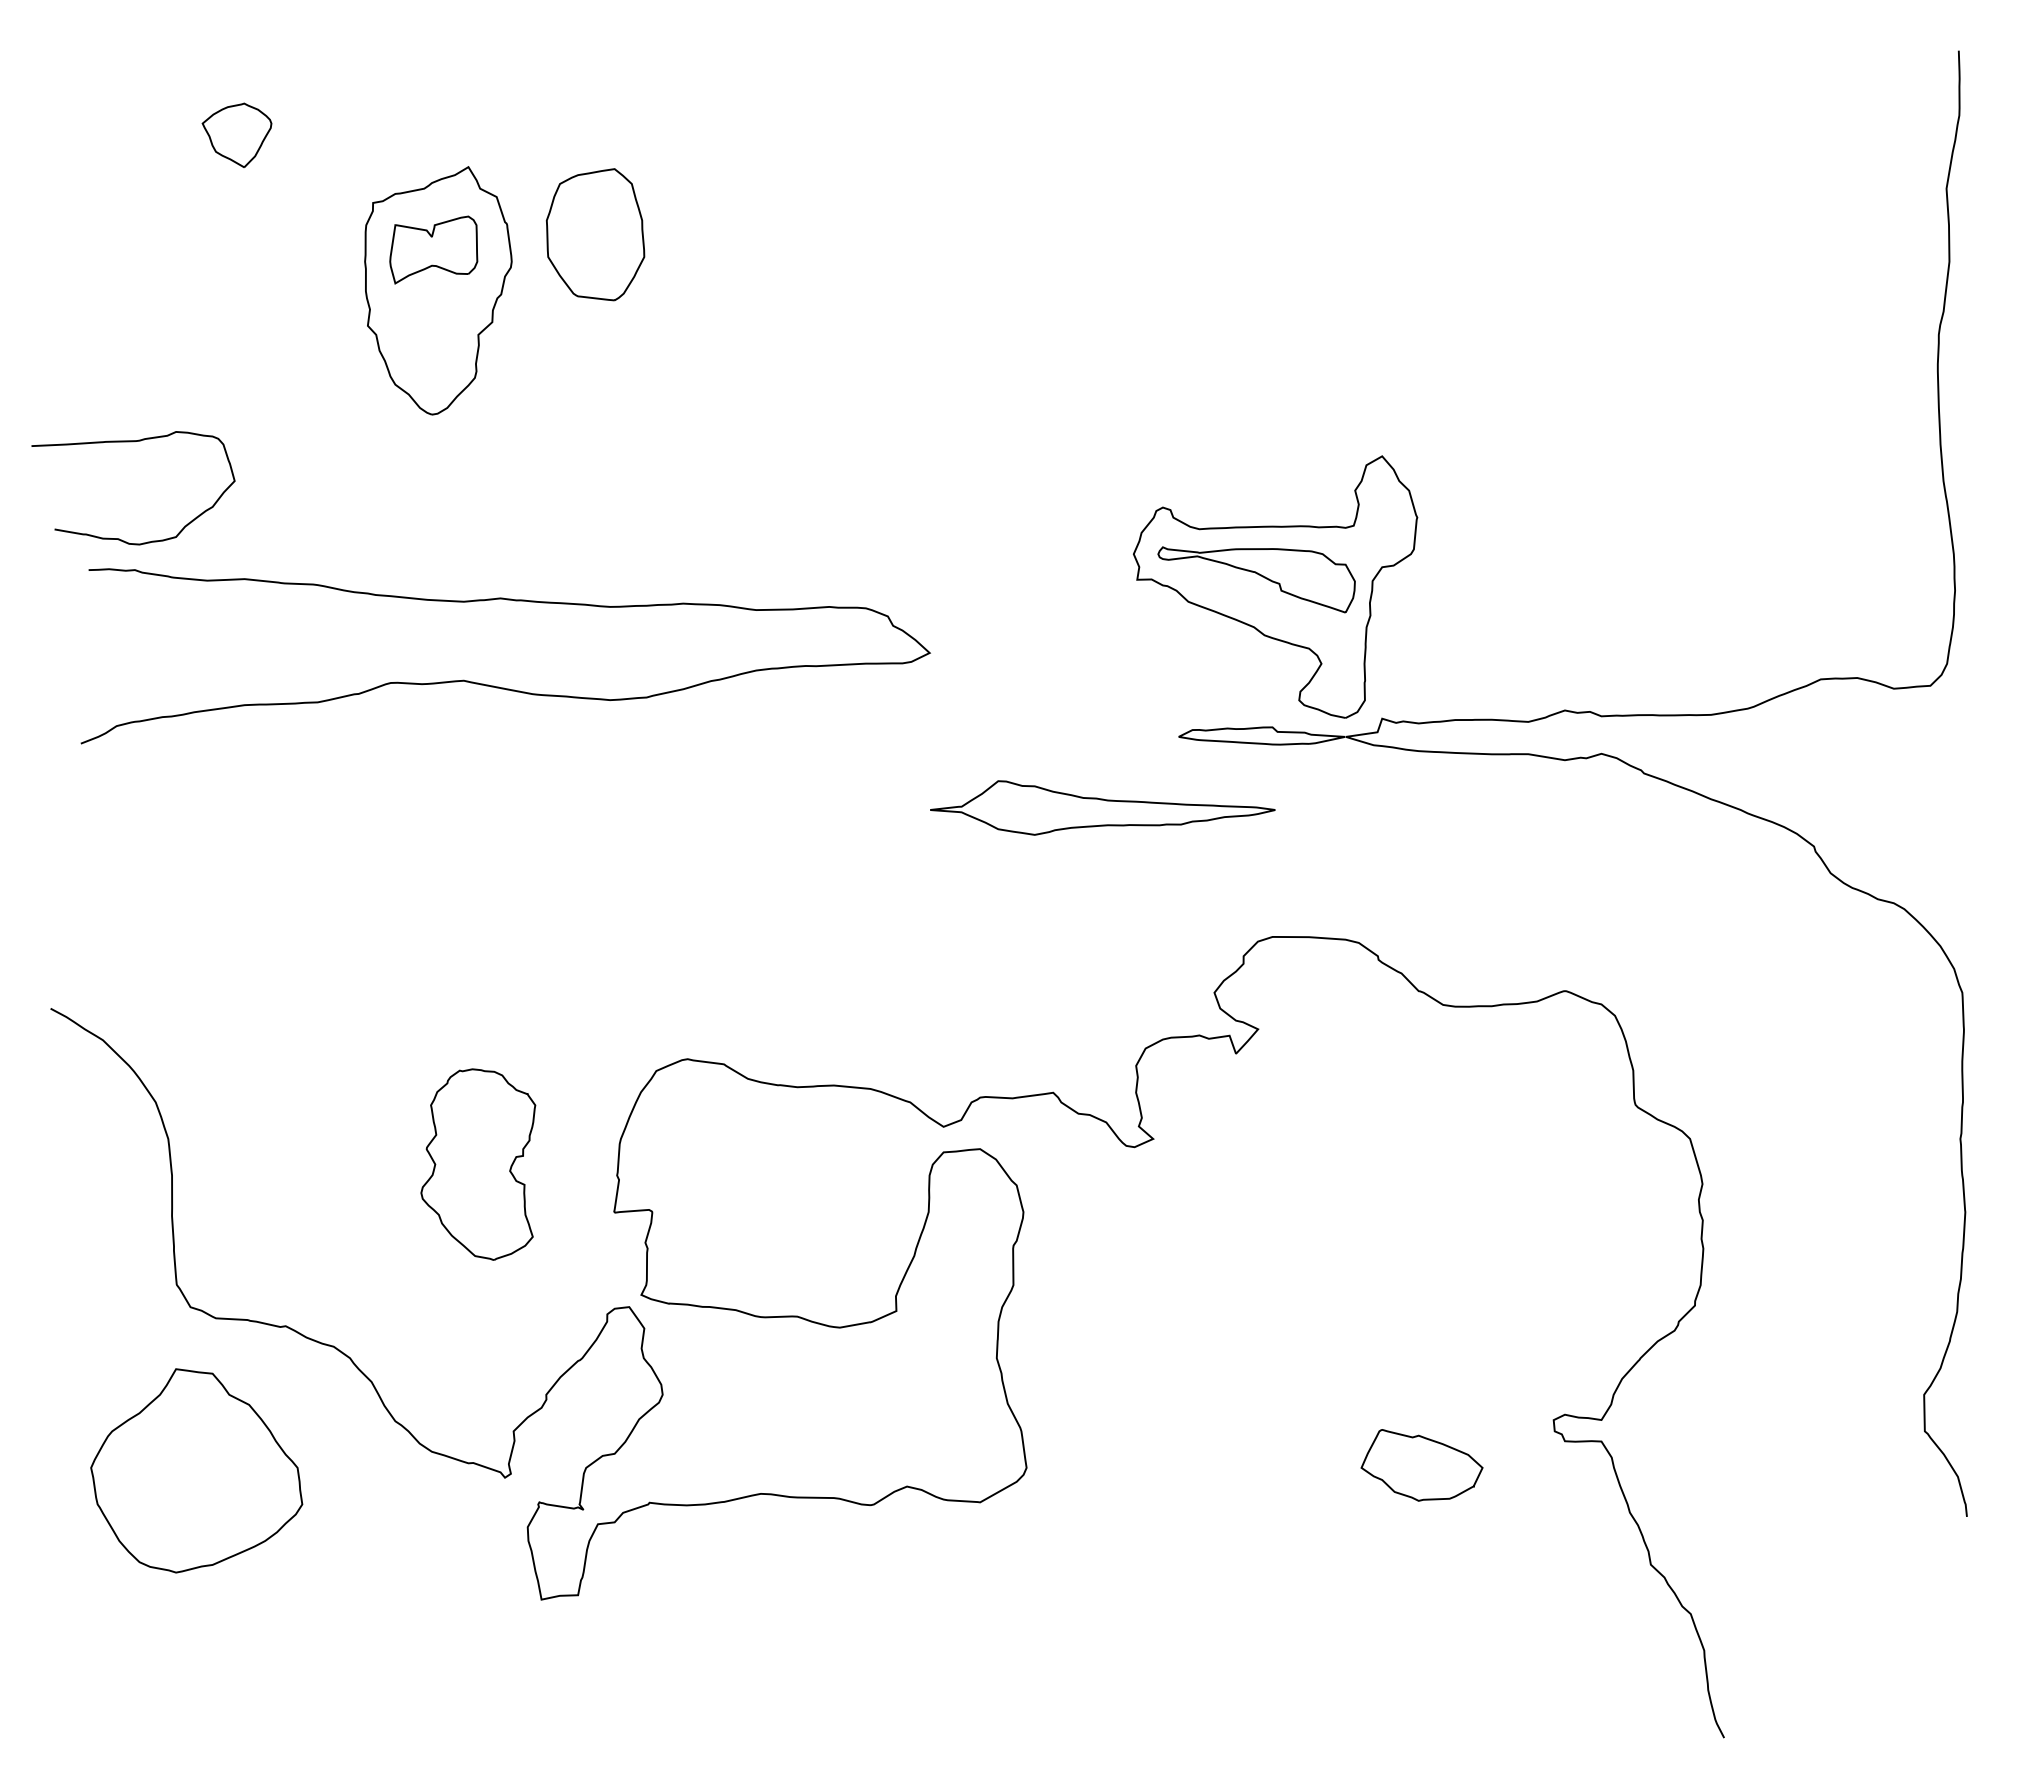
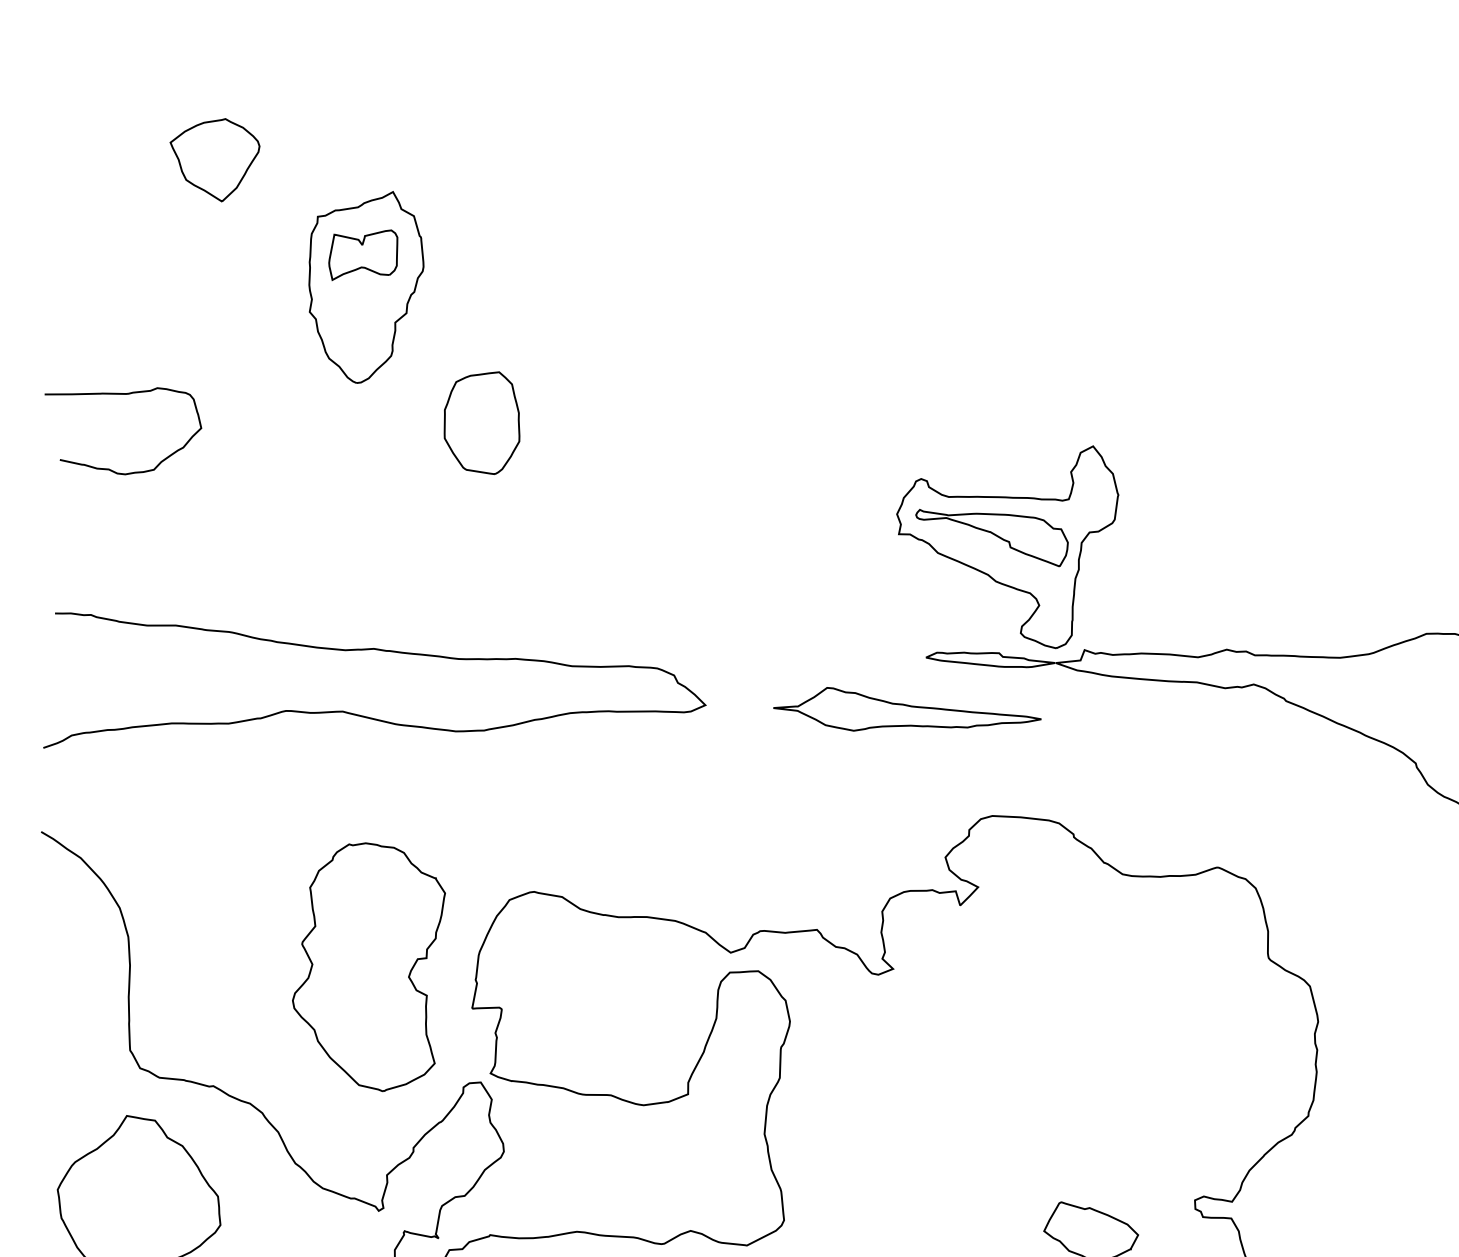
part: (236, 135) -> (213, 159), size x1.67
part: (595, 234) -> (482, 422), moved
curve: (499, 686) -> (370, 717), moved
part: (1102, 807) -> (907, 711), moved
part: (478, 1164) -> (368, 966), size x1.67

